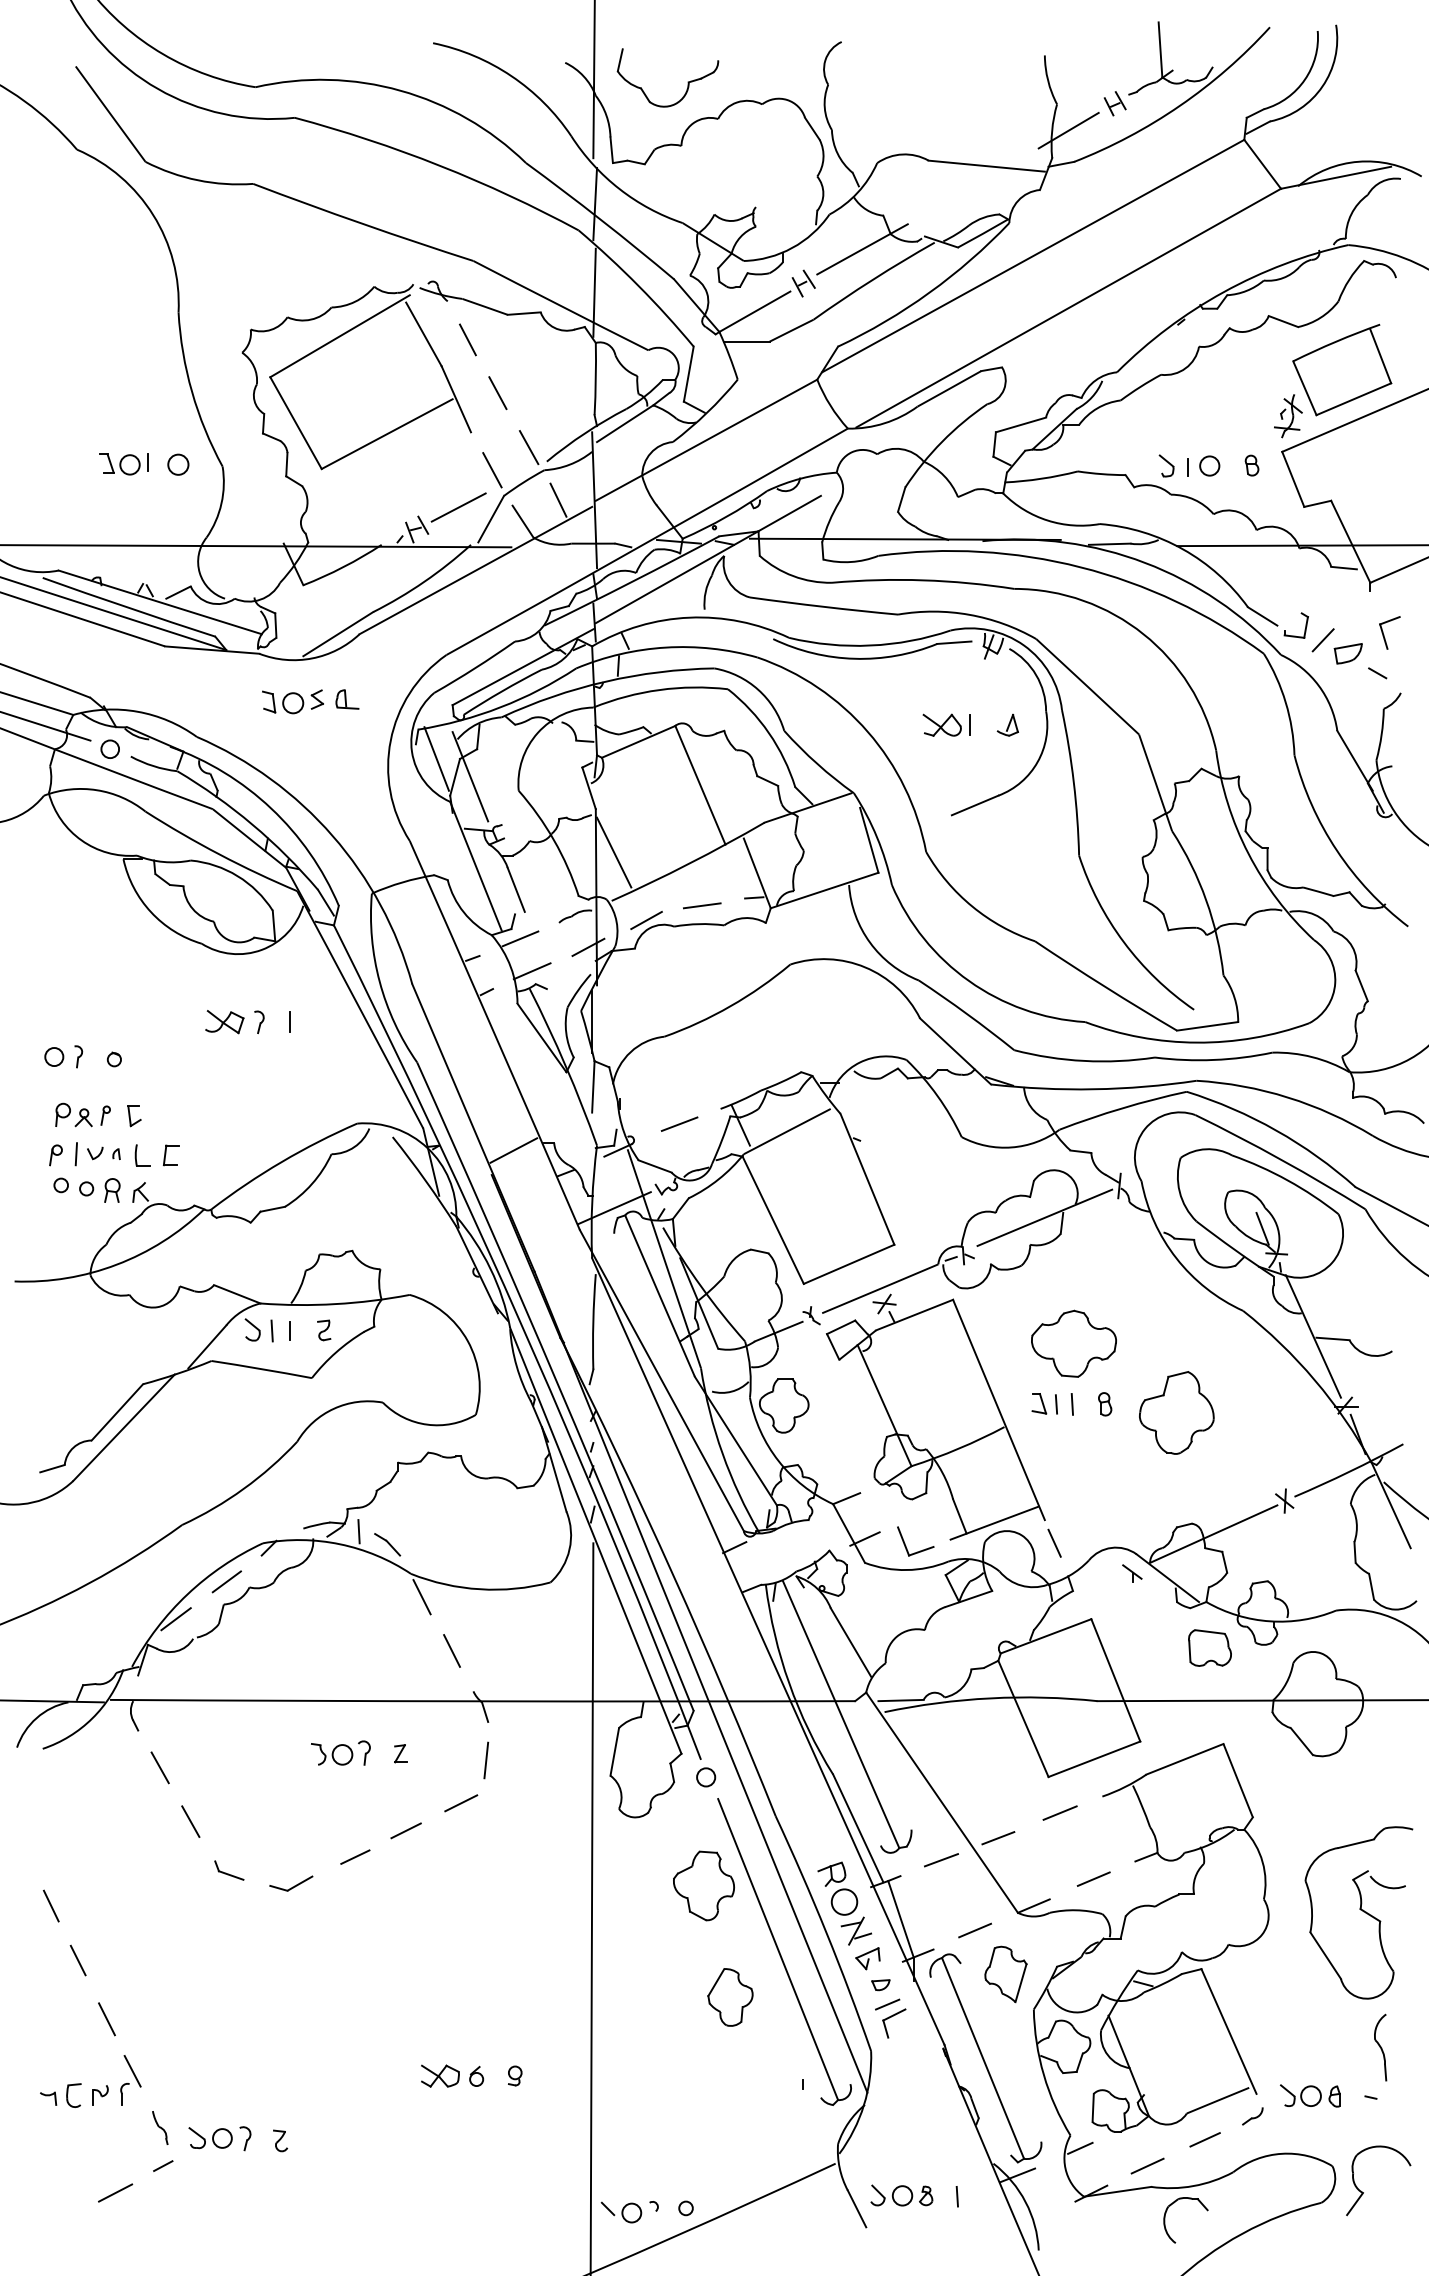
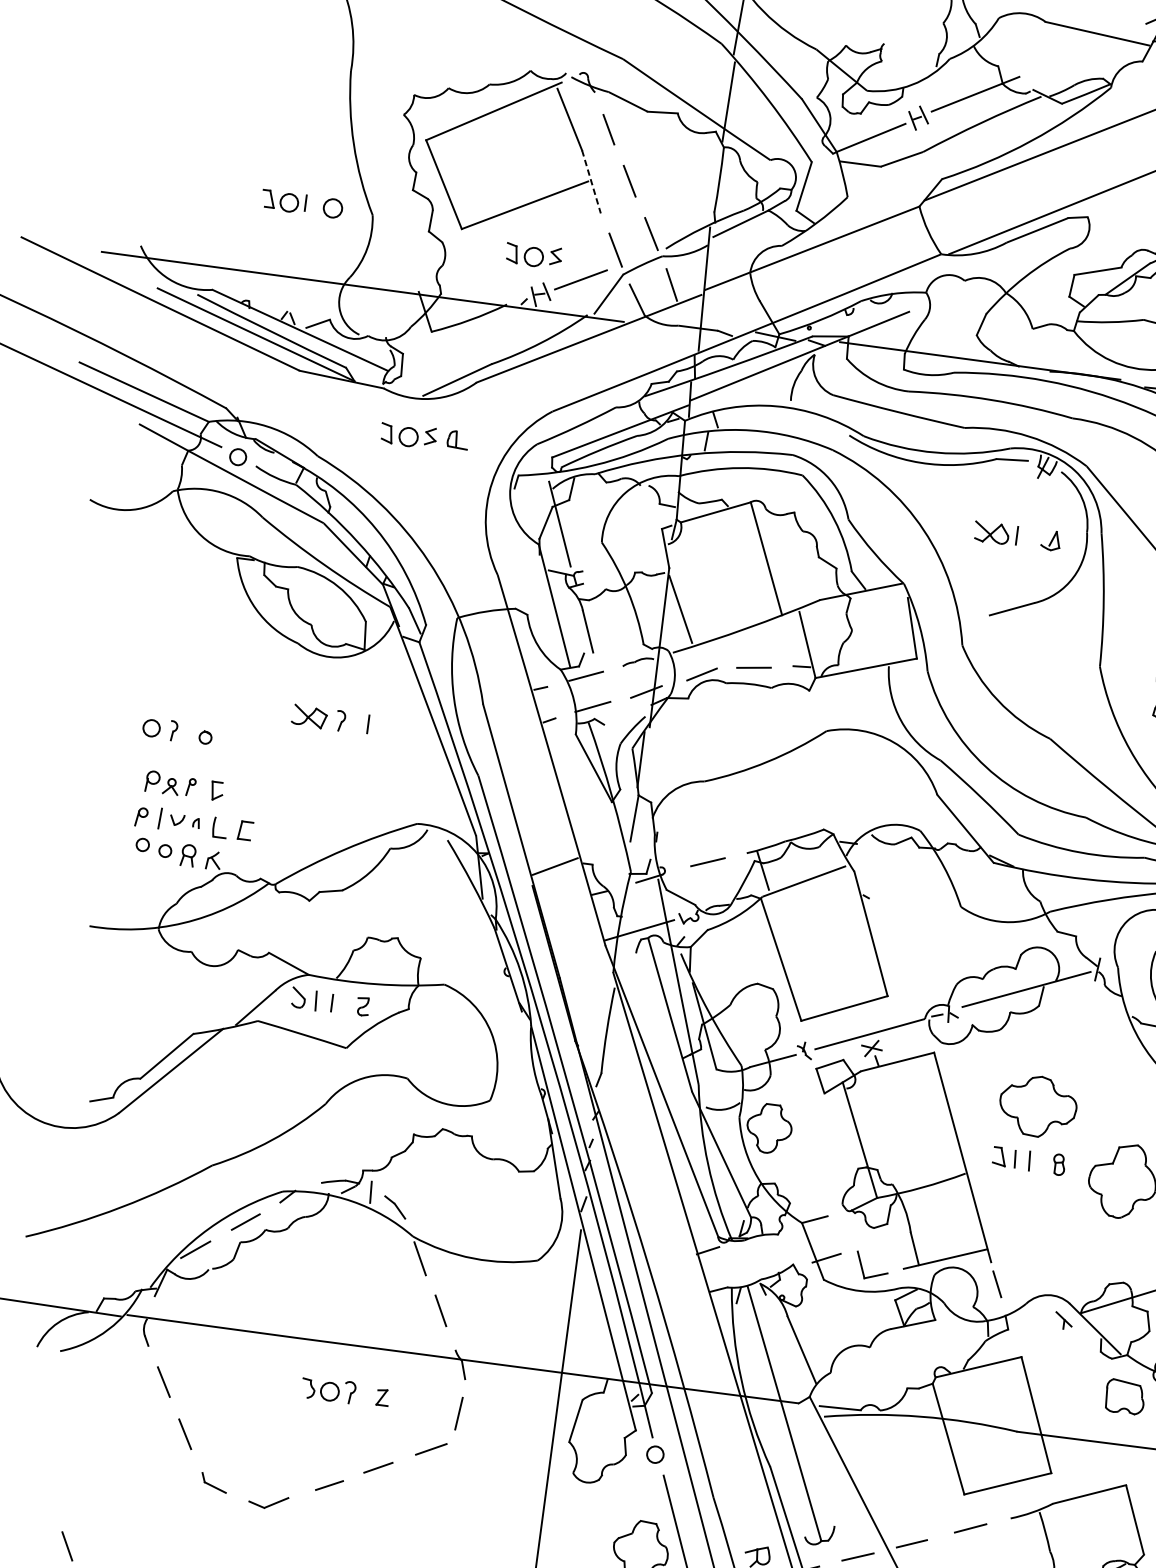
line: (456, 399) -> (591, 182), solid -> dashed
part: (403, 487) -> (533, 255), added
line: (436, 758) -> (531, 503), removed
line: (50, 1905) -> (48, 1493), removed

